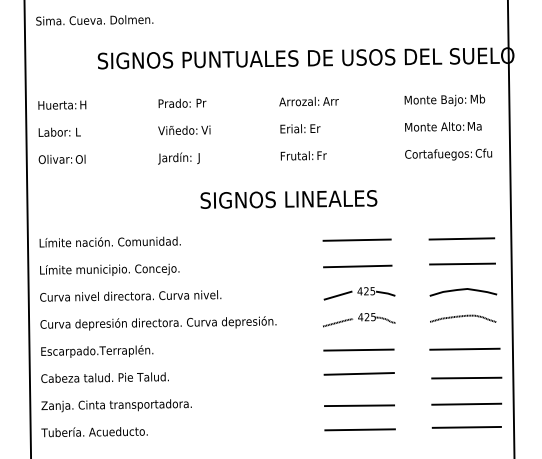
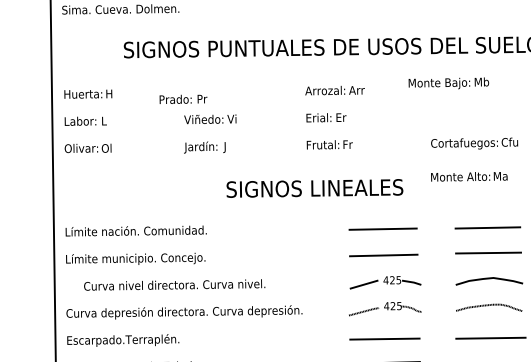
text: (444, 100) -> (448, 83), moved
text: (182, 102) -> (183, 98), moved
text: (443, 126) -> (469, 176), moved
text: (130, 295) -> (174, 284), moved

